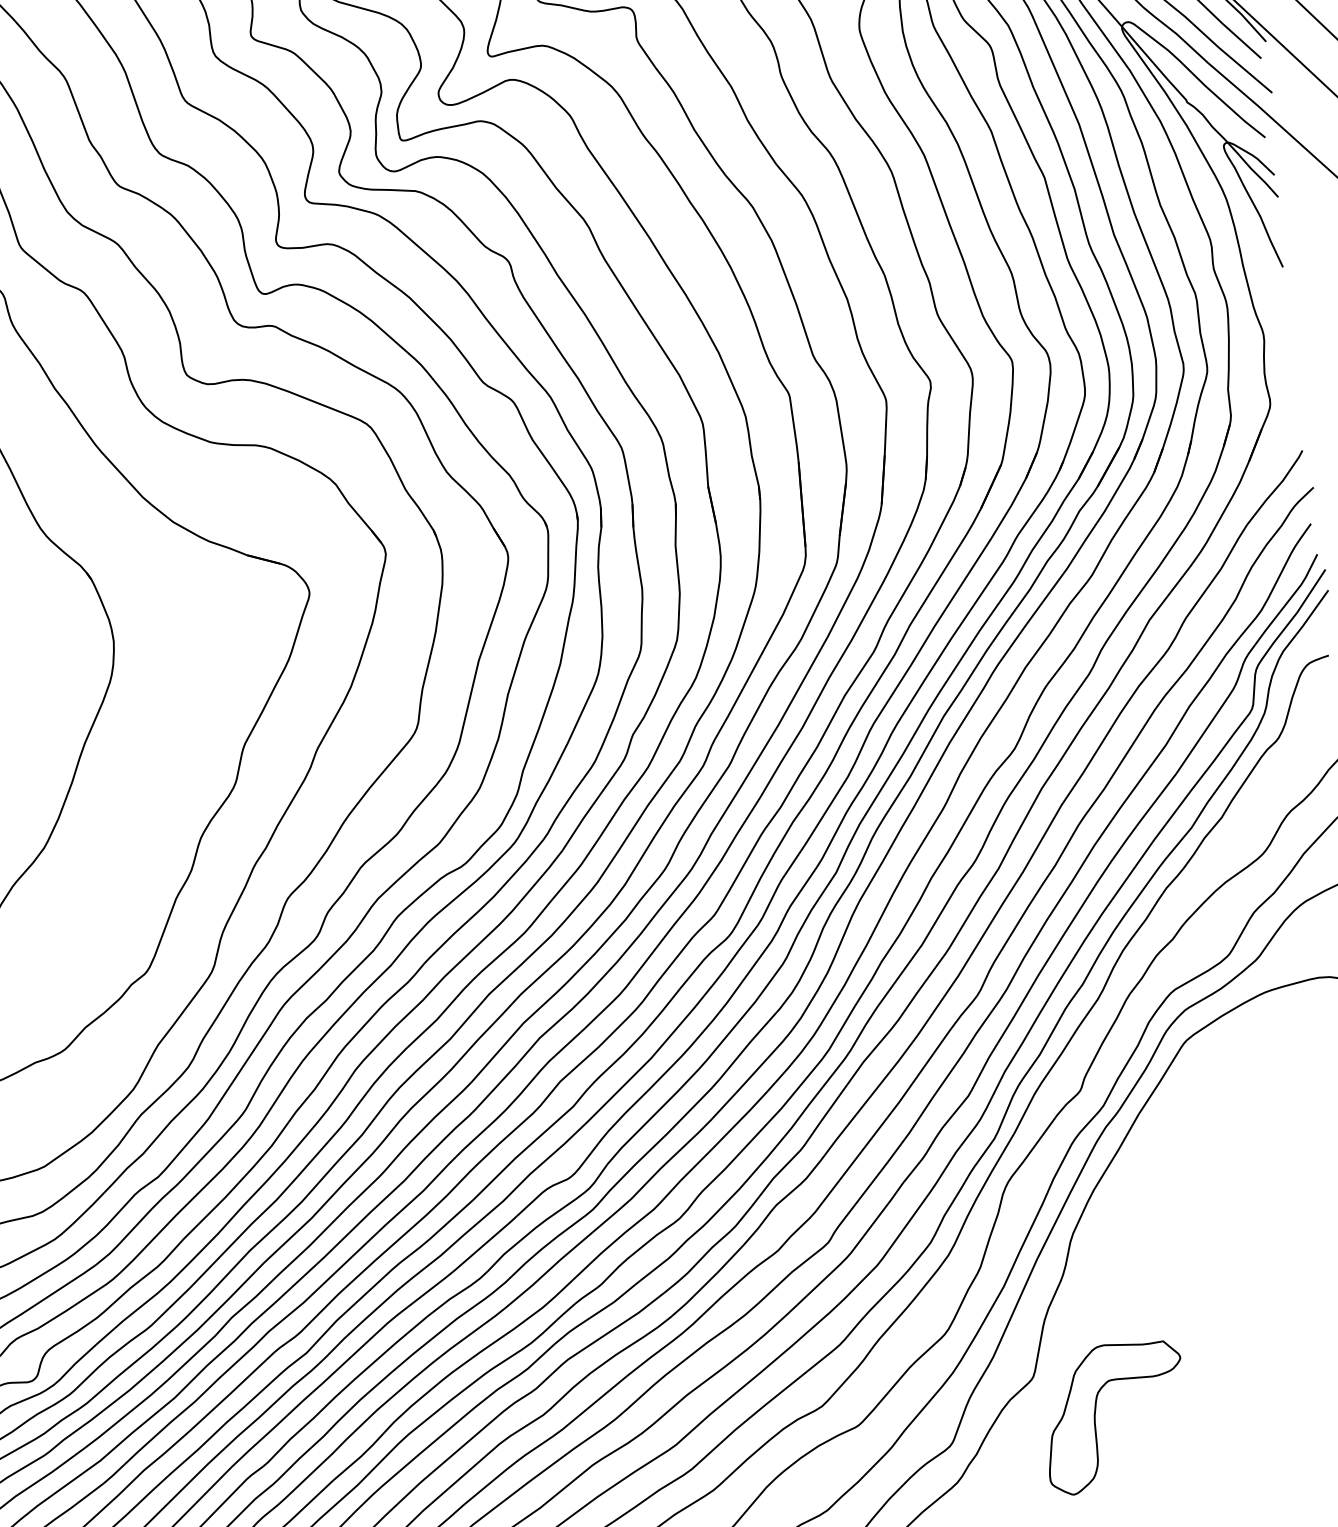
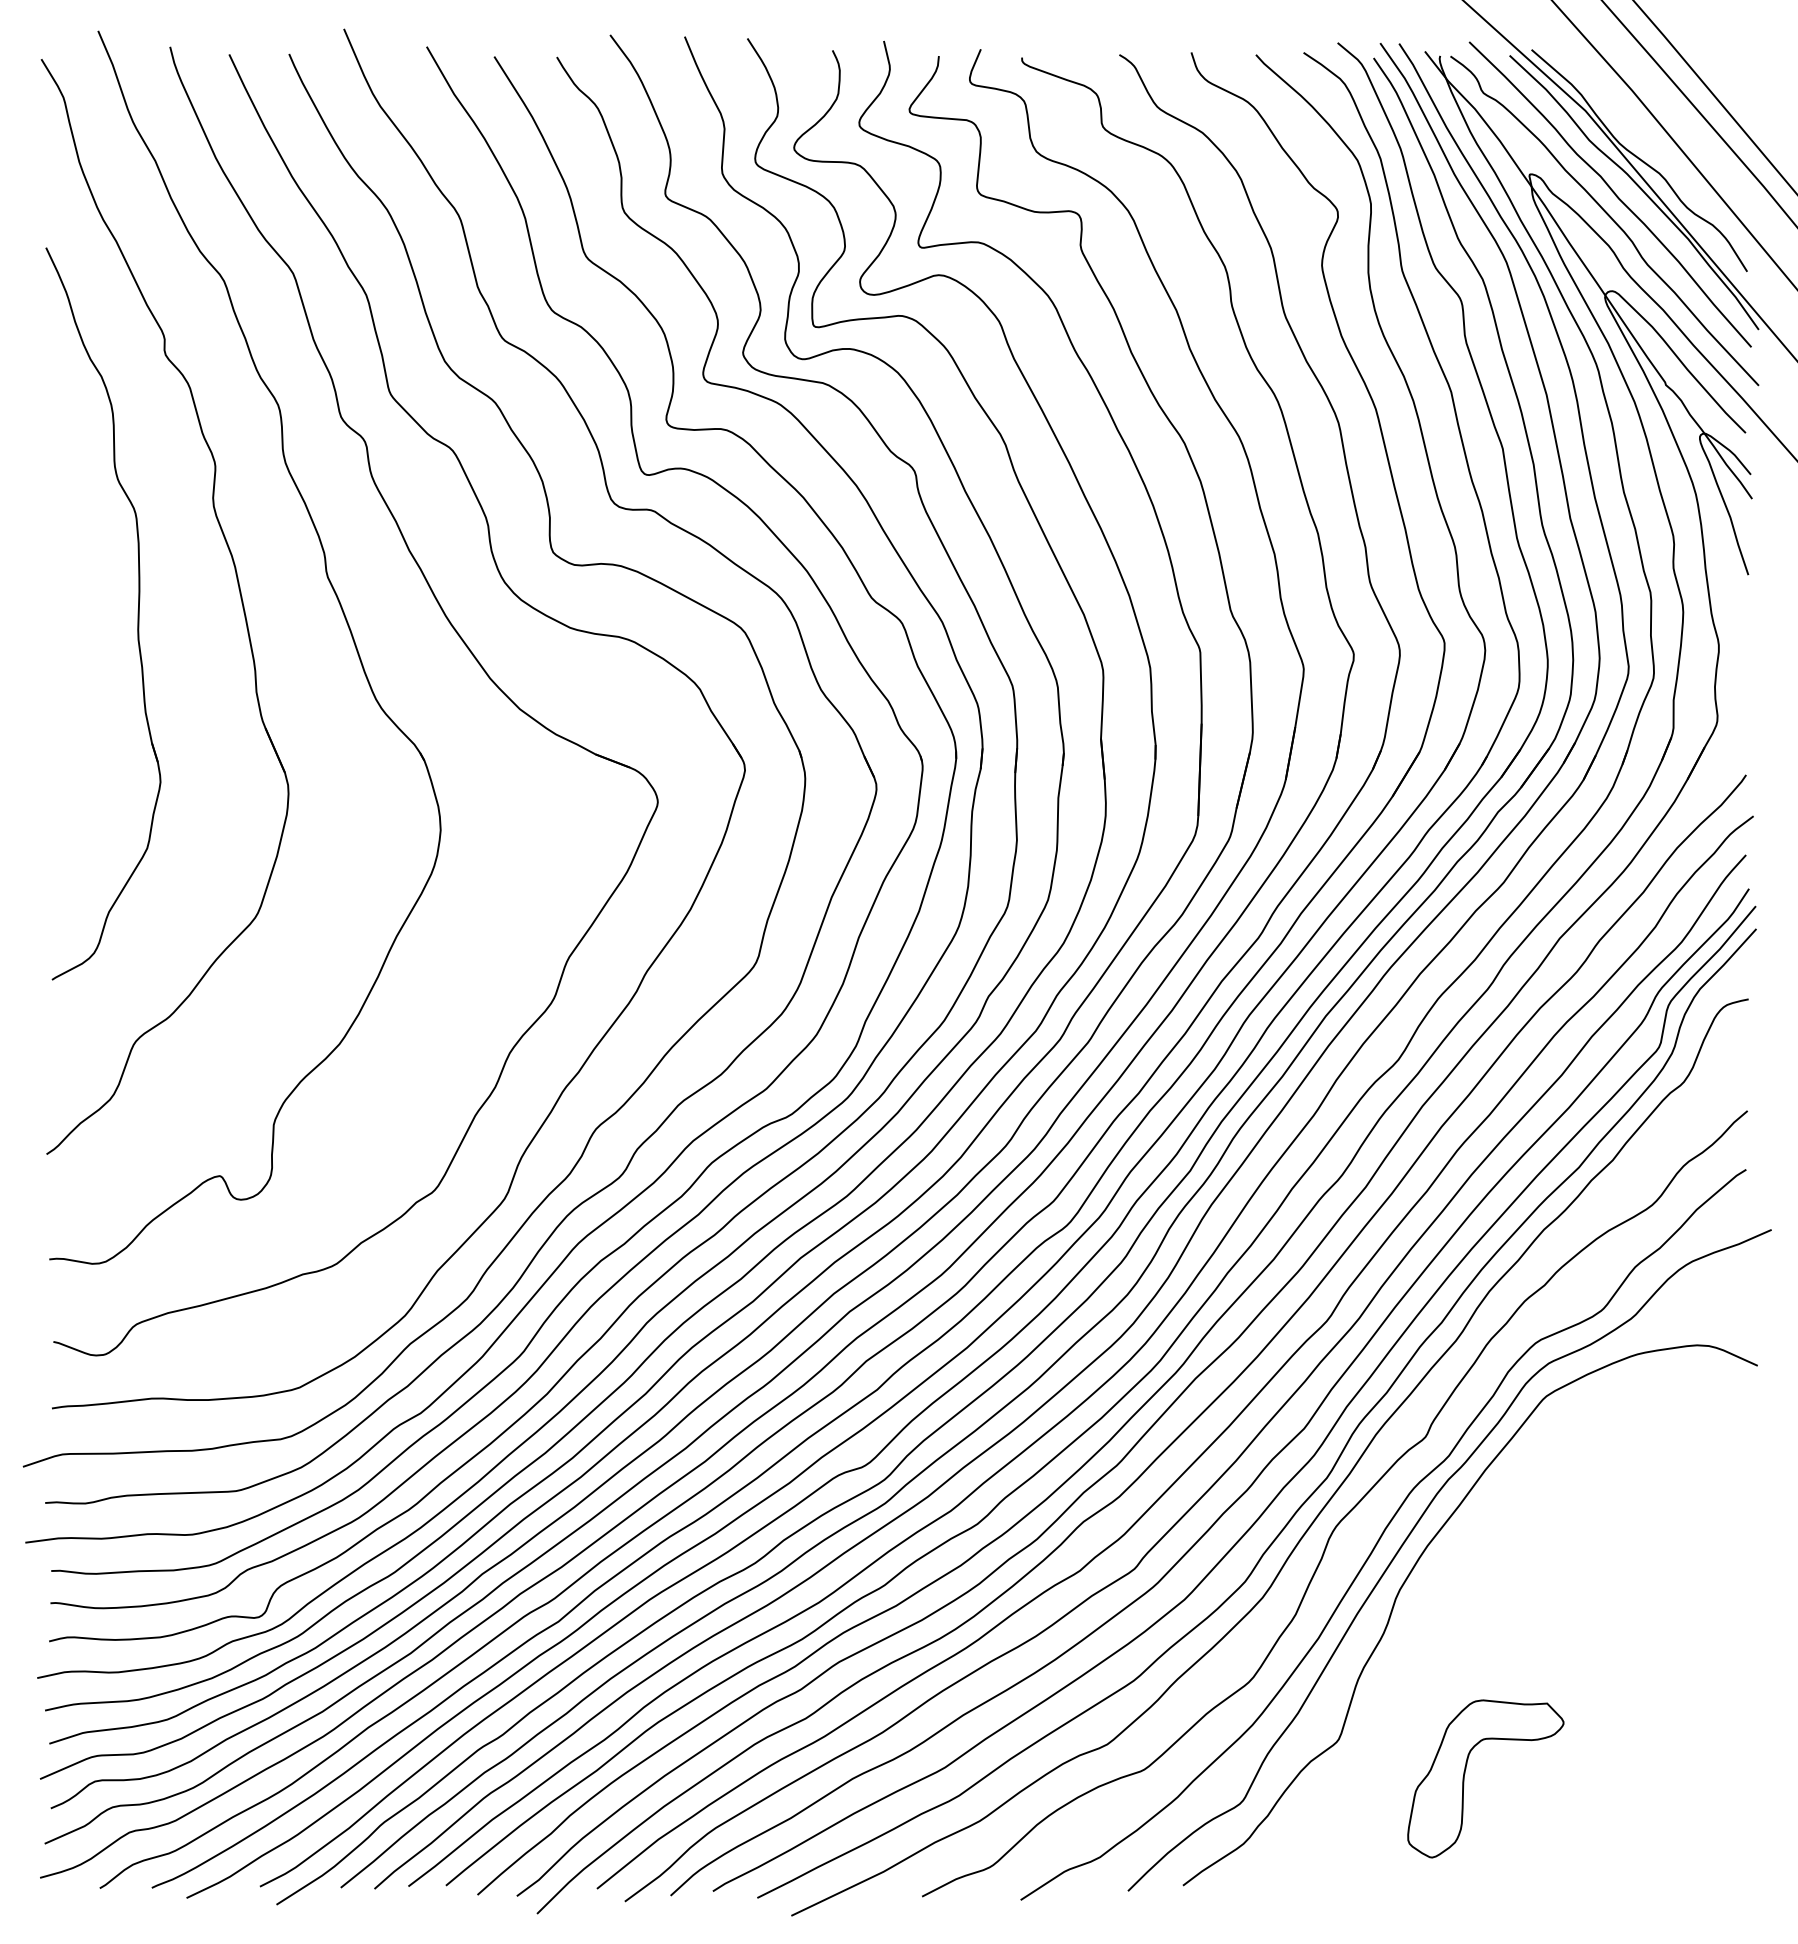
part: (1096, 1415) -> (1465, 1774), moved

